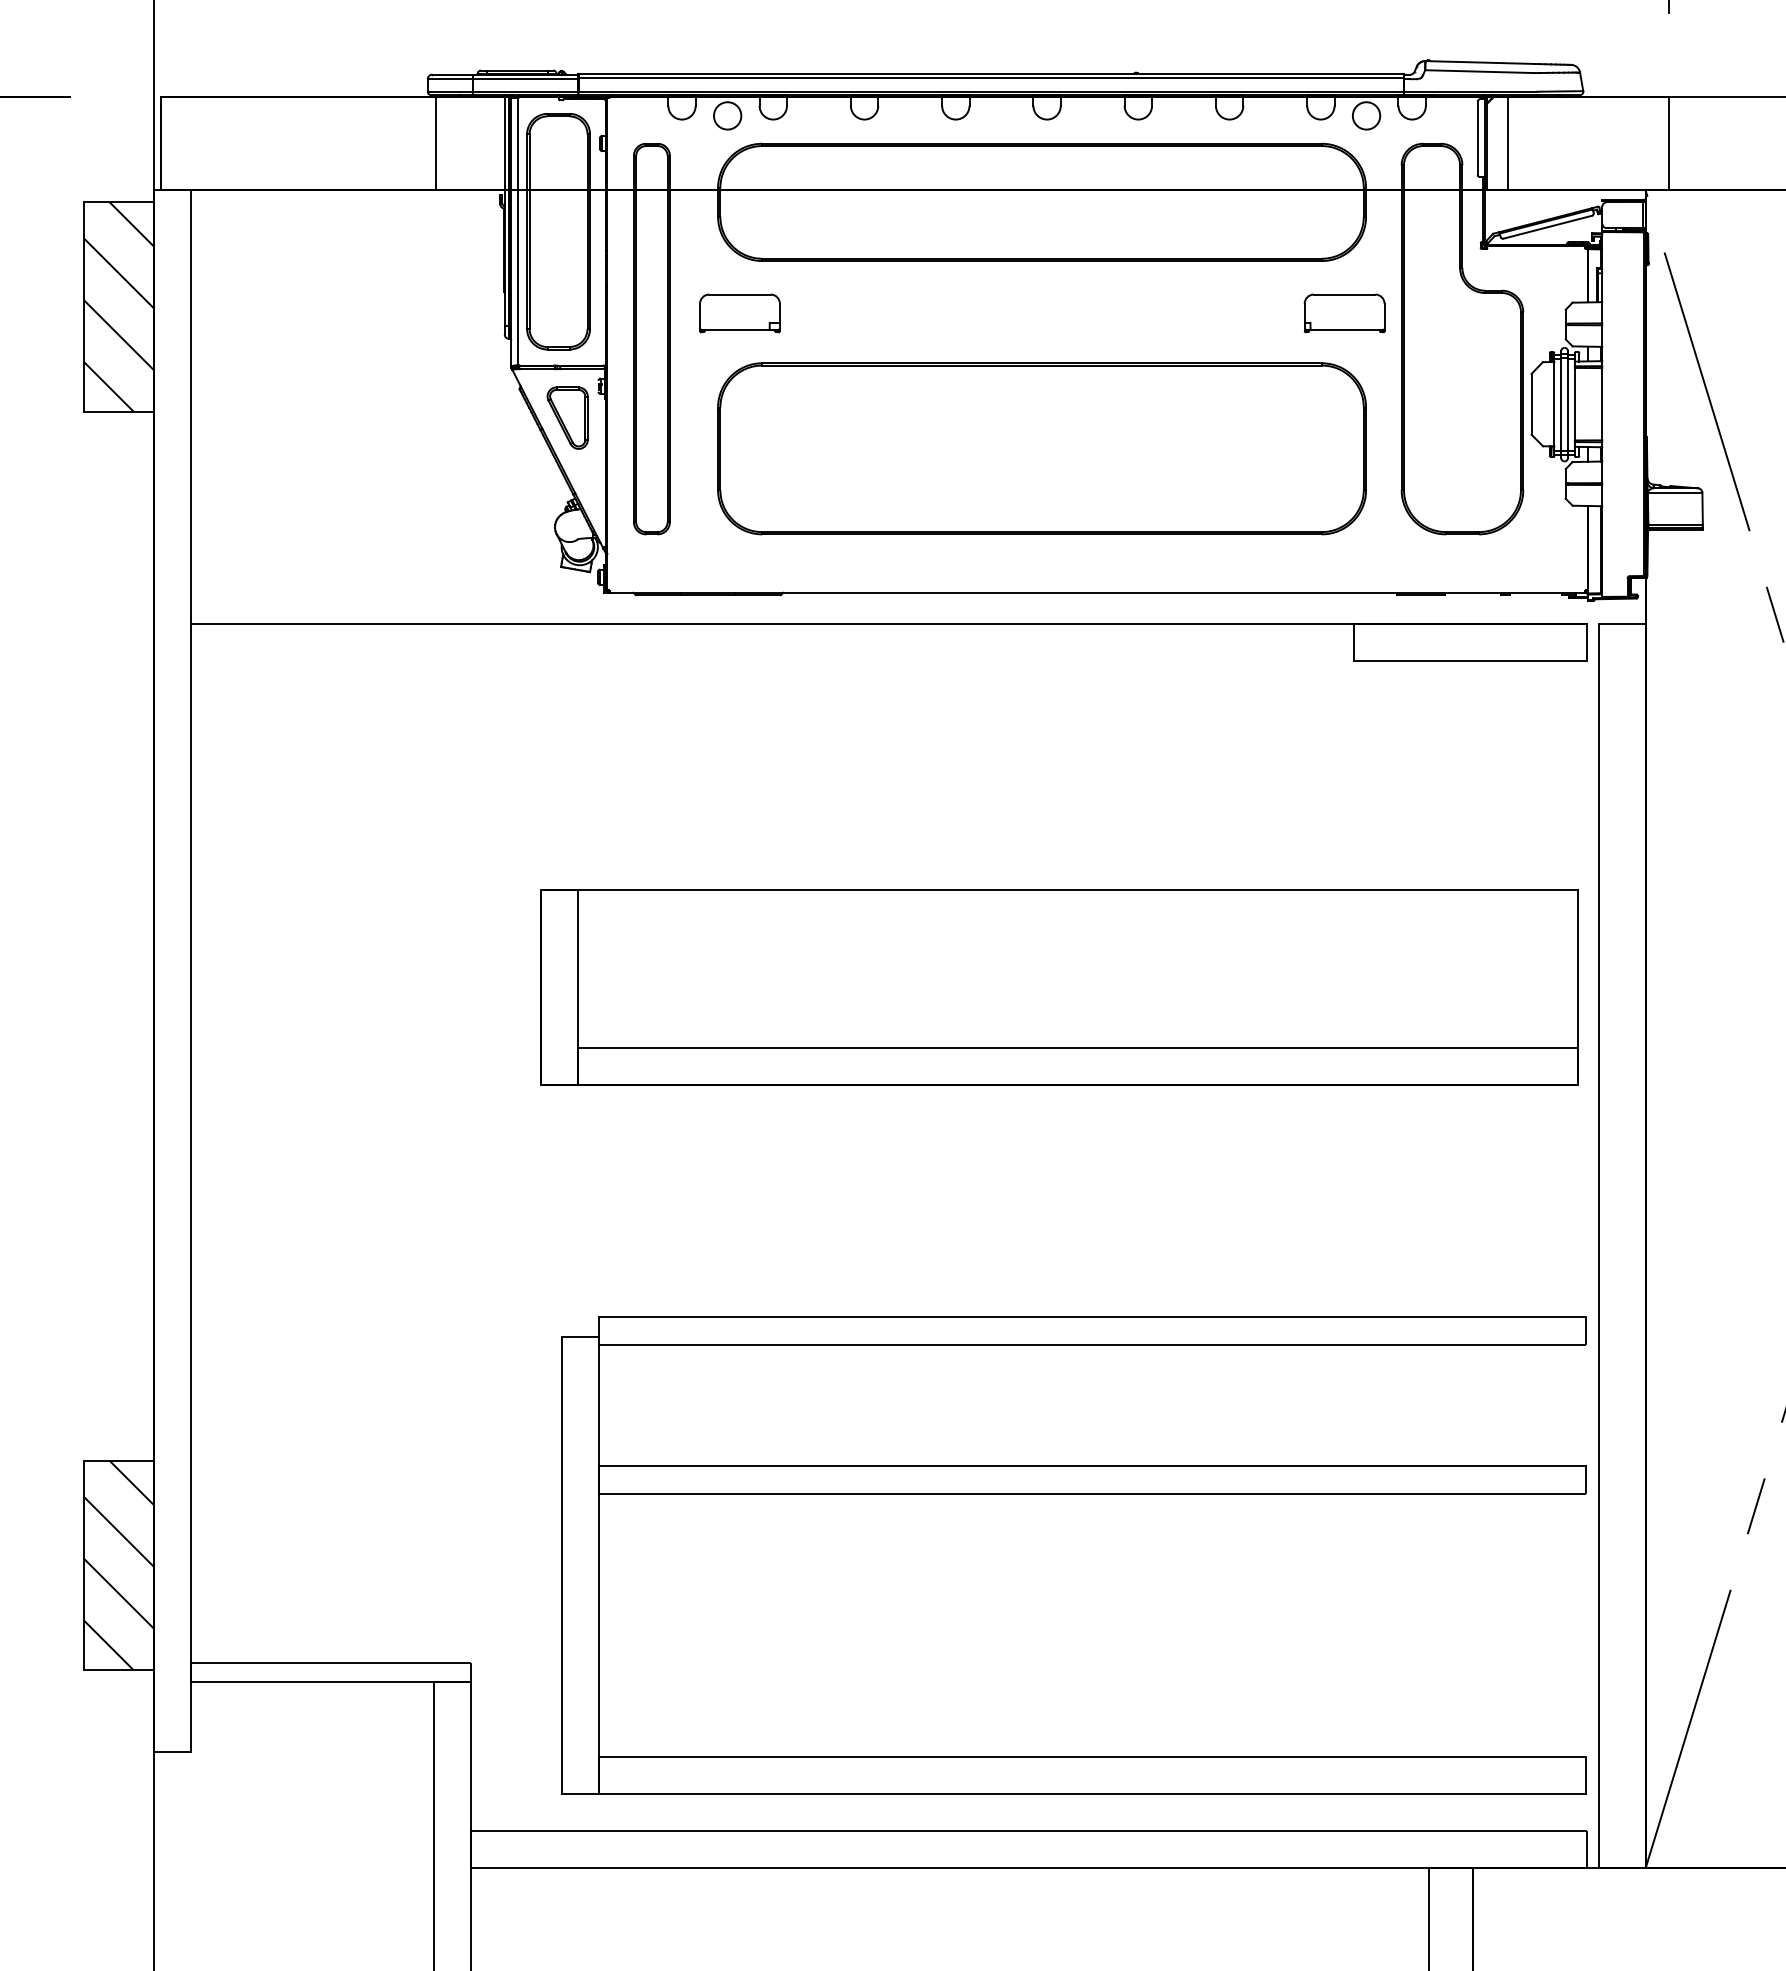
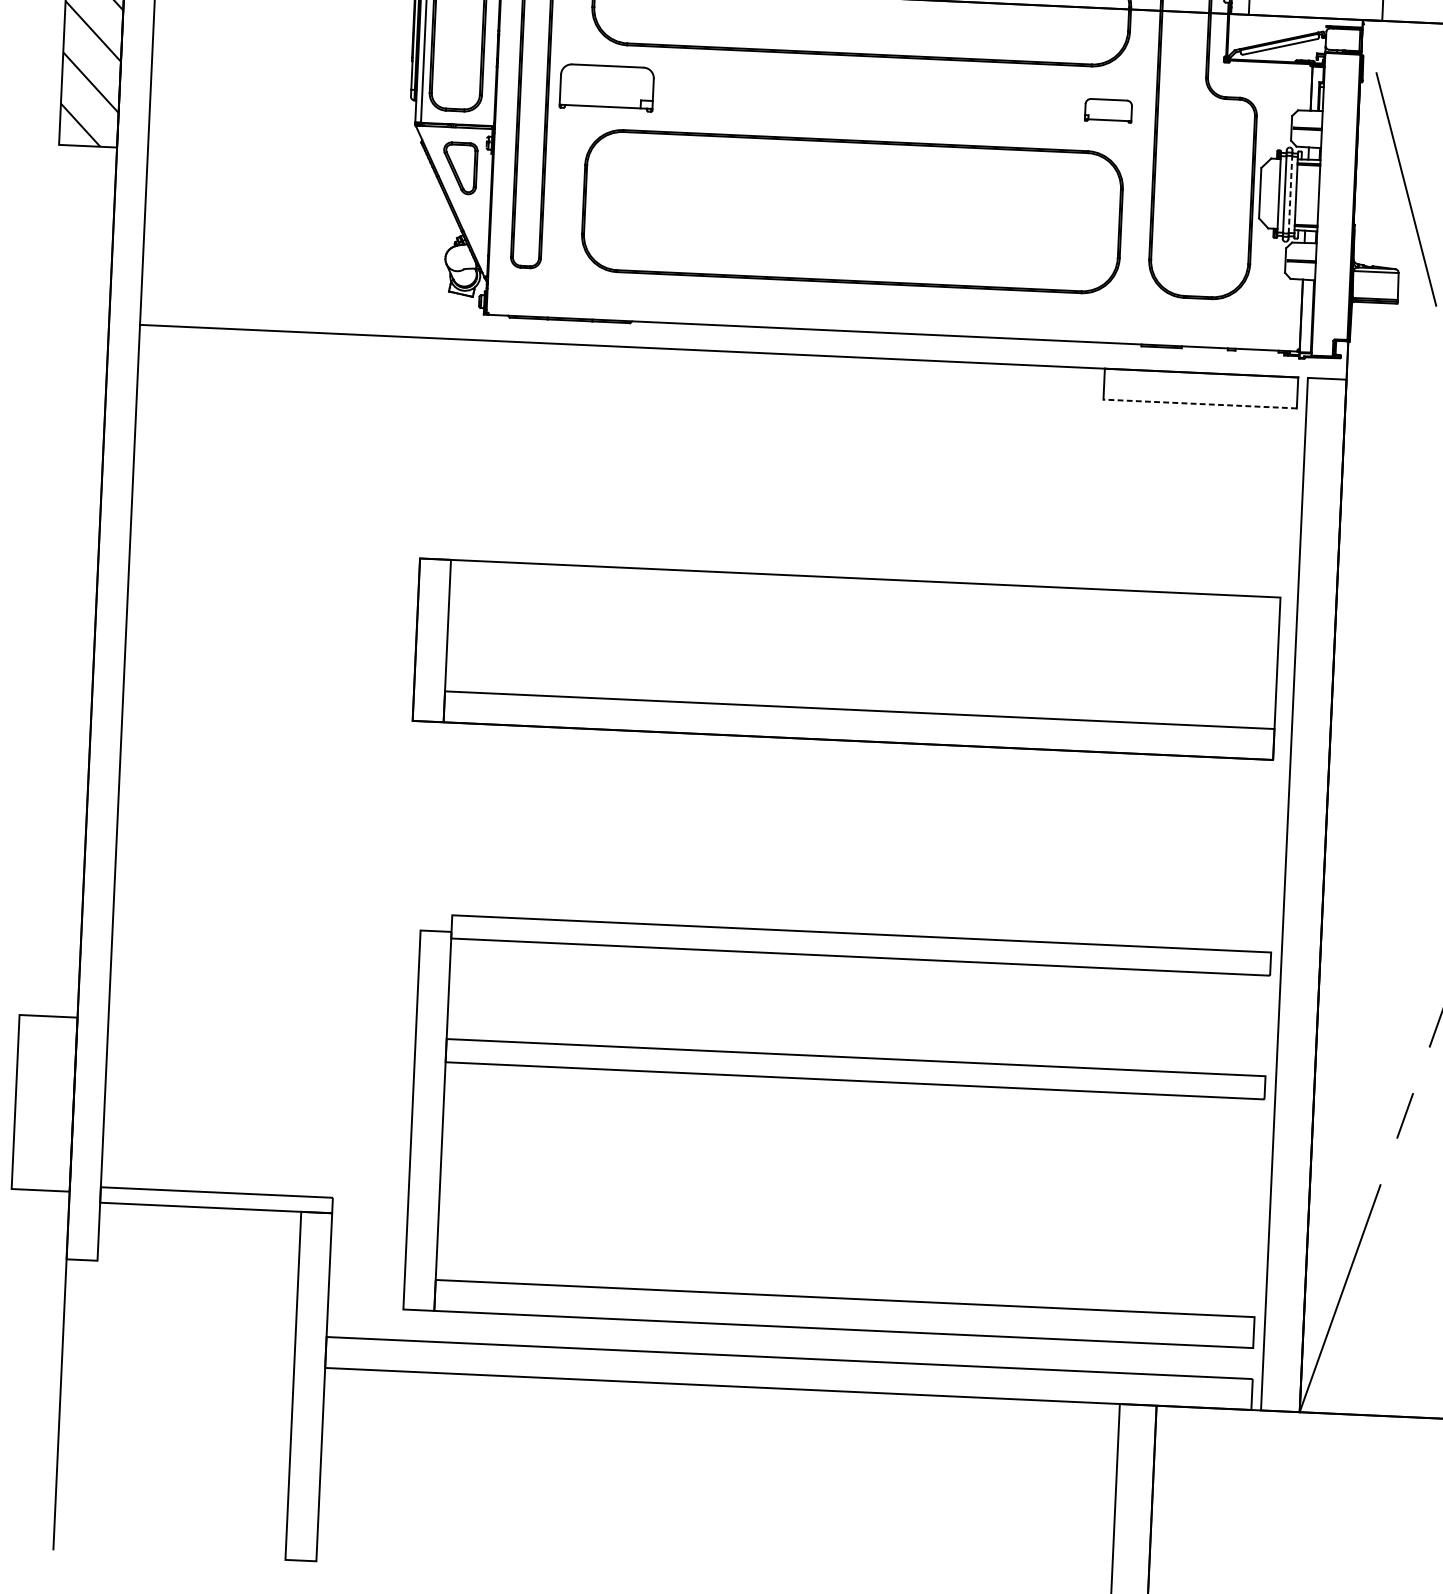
part: (739, 313) -> (606, 87), size x1.4
part: (1344, 313) -> (1108, 110), size x0.7
line: (1568, 404) -> (1290, 194), solid -> dashed
line: (1470, 661) -> (1199, 404), solid -> dashed
hatch: (119, 1565) -> (44, 1103), removed

